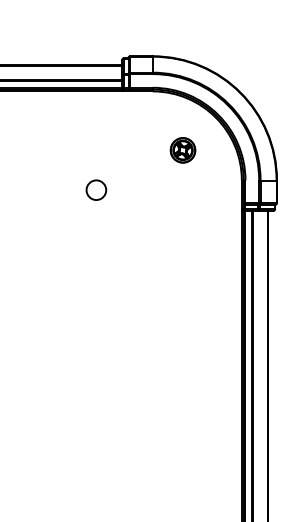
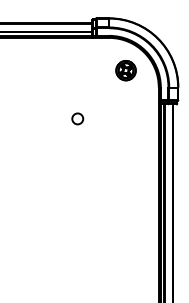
part: (182, 149) -> (125, 70), size x1.43
circle: (95, 189) -> (77, 118), moved

